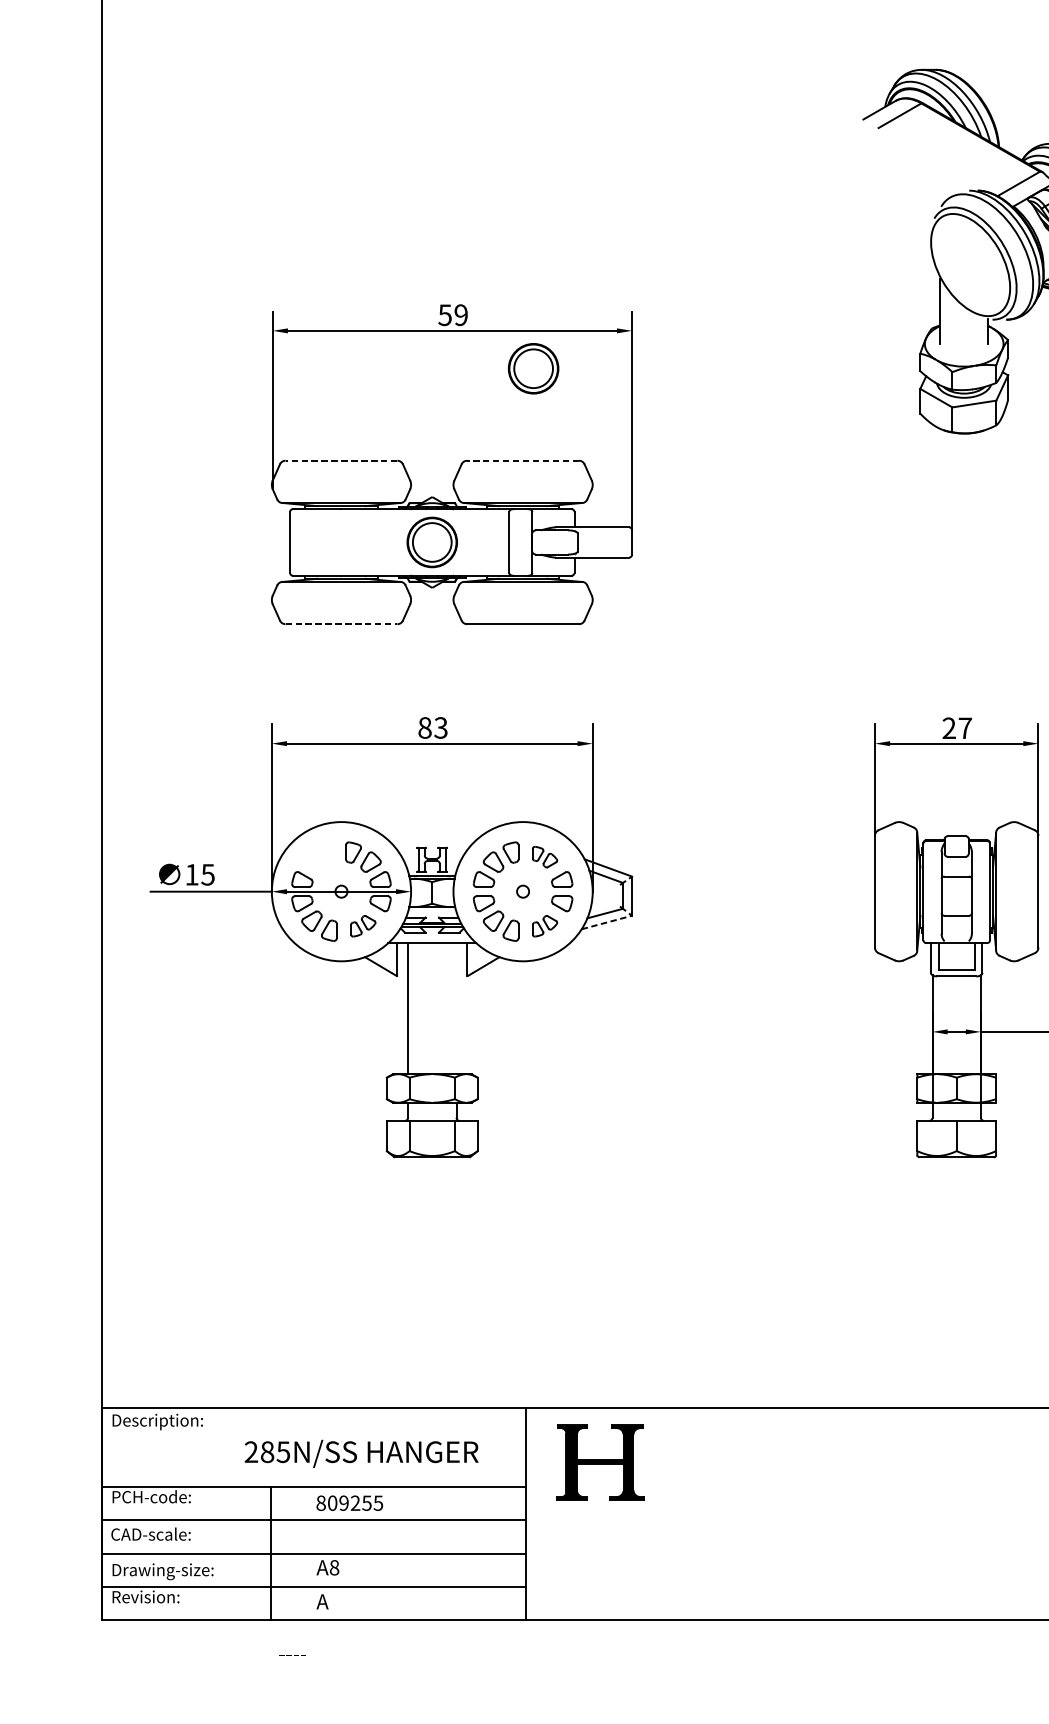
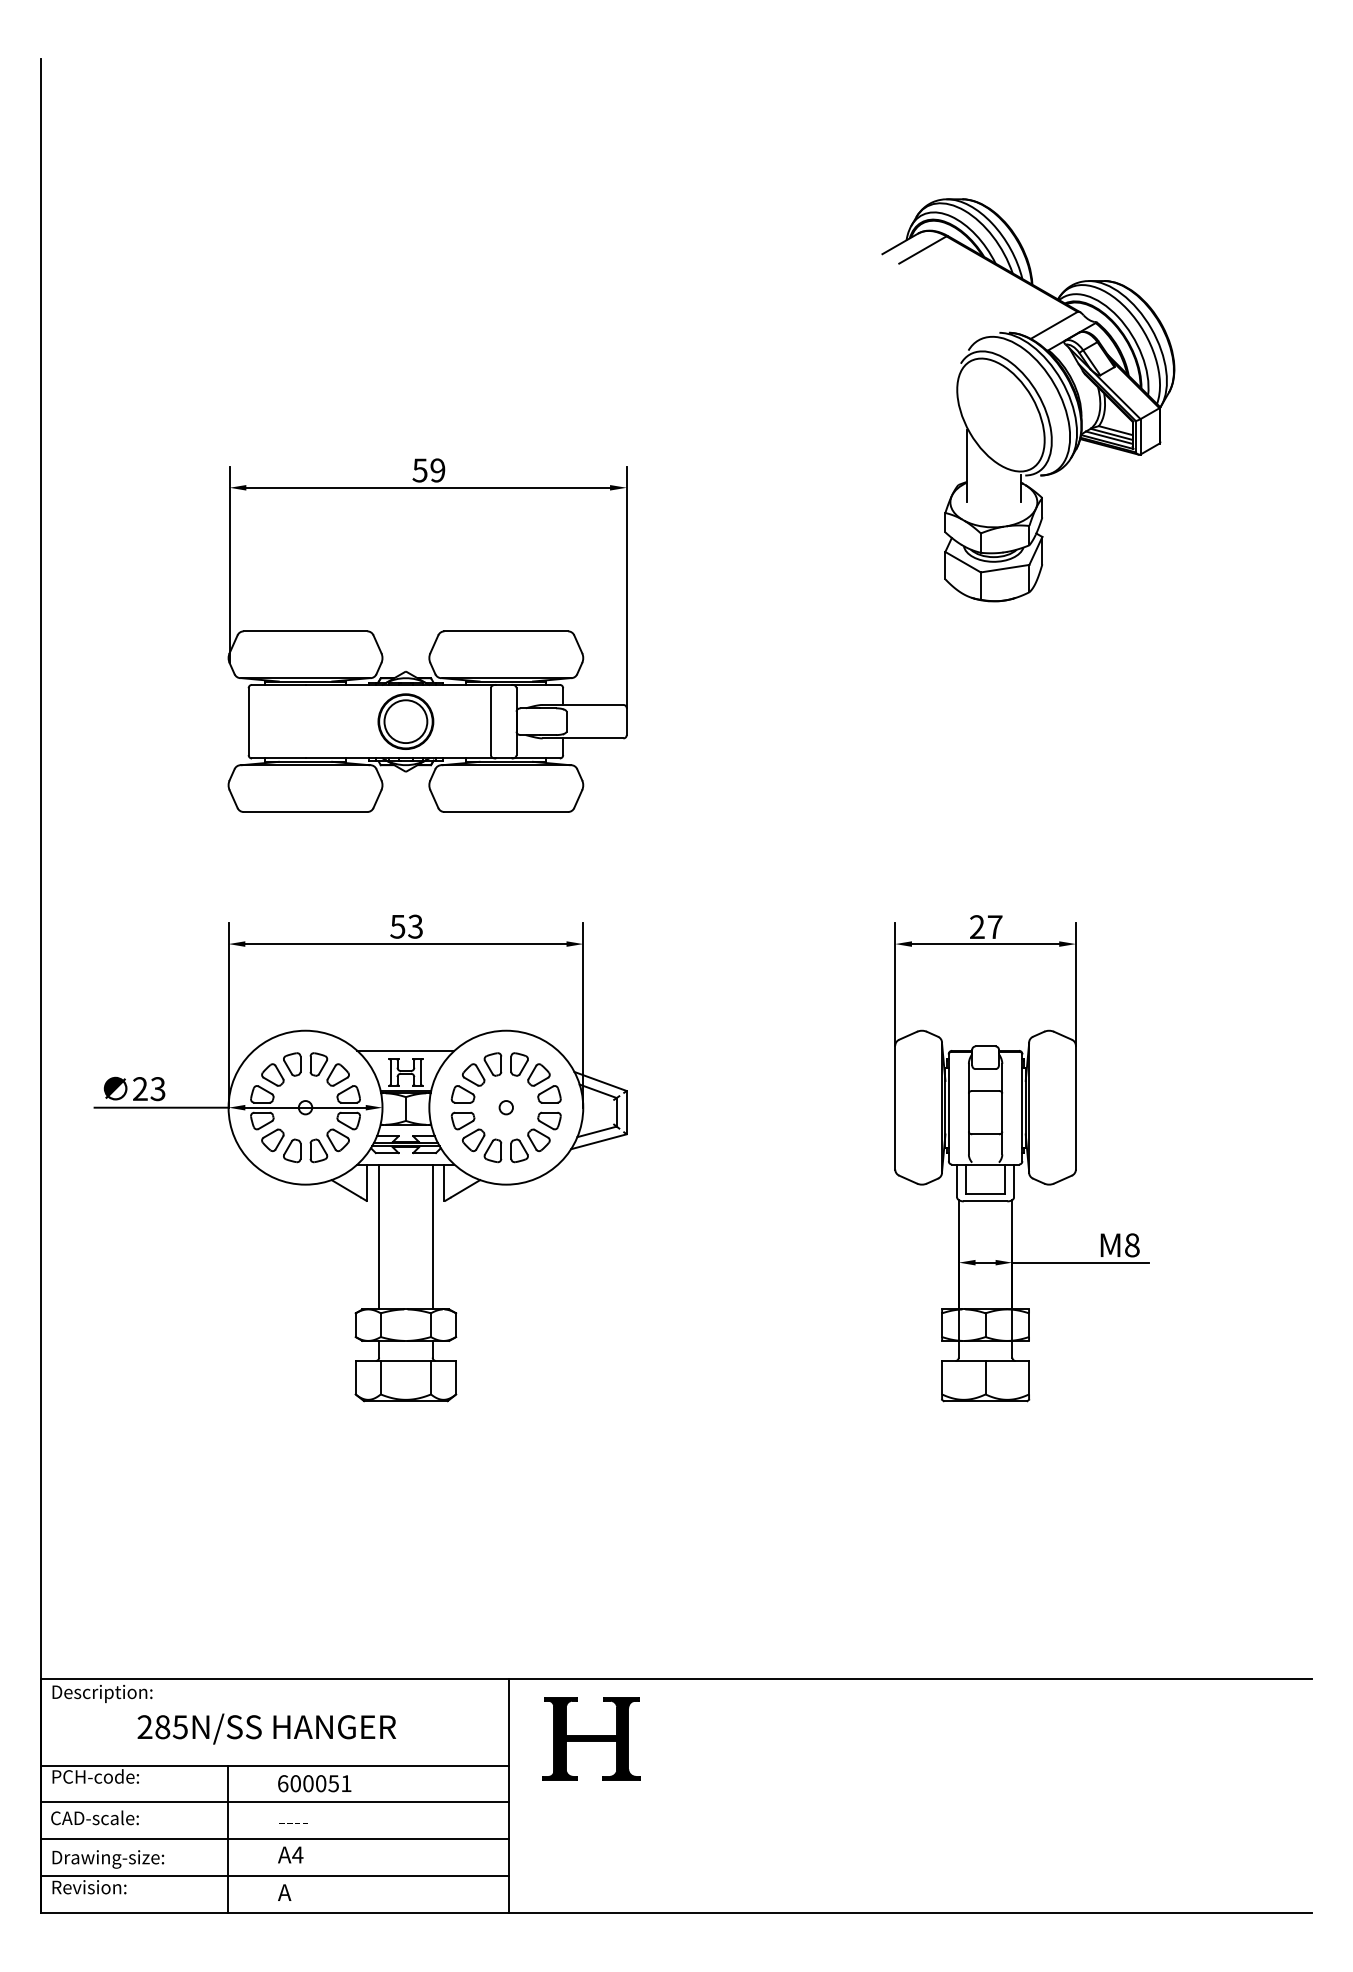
part: (533, 368) -> (517, 529), removed
line: (341, 460) -> (305, 631), dashed -> solid
line: (523, 460) -> (506, 631), dashed -> solid
line: (341, 624) -> (305, 812), dashed -> solid
text: (424, 727) -> (397, 926), 83 -> 53
line: (431, 839) -> (405, 1050), added
part: (319, 857) -> (281, 1069), added
part: (545, 857) -> (530, 1069), size x1.43
text: (200, 874) -> (149, 1088), 15 -> 23
line: (606, 922) -> (598, 1141), dashed -> solid
part: (363, 925) -> (329, 1145), size x1.43
part: (545, 925) -> (530, 1145), size x1.43
line: (456, 1008) -> (432, 1236), added
text: (361, 1453) -> (266, 1728), moved
text: (349, 1503) -> (314, 1783), 809255 -> 600051
text: (334, 1567) -> (297, 1854), A8 -> A4
text: (292, 1655) -> (293, 1823), moved

